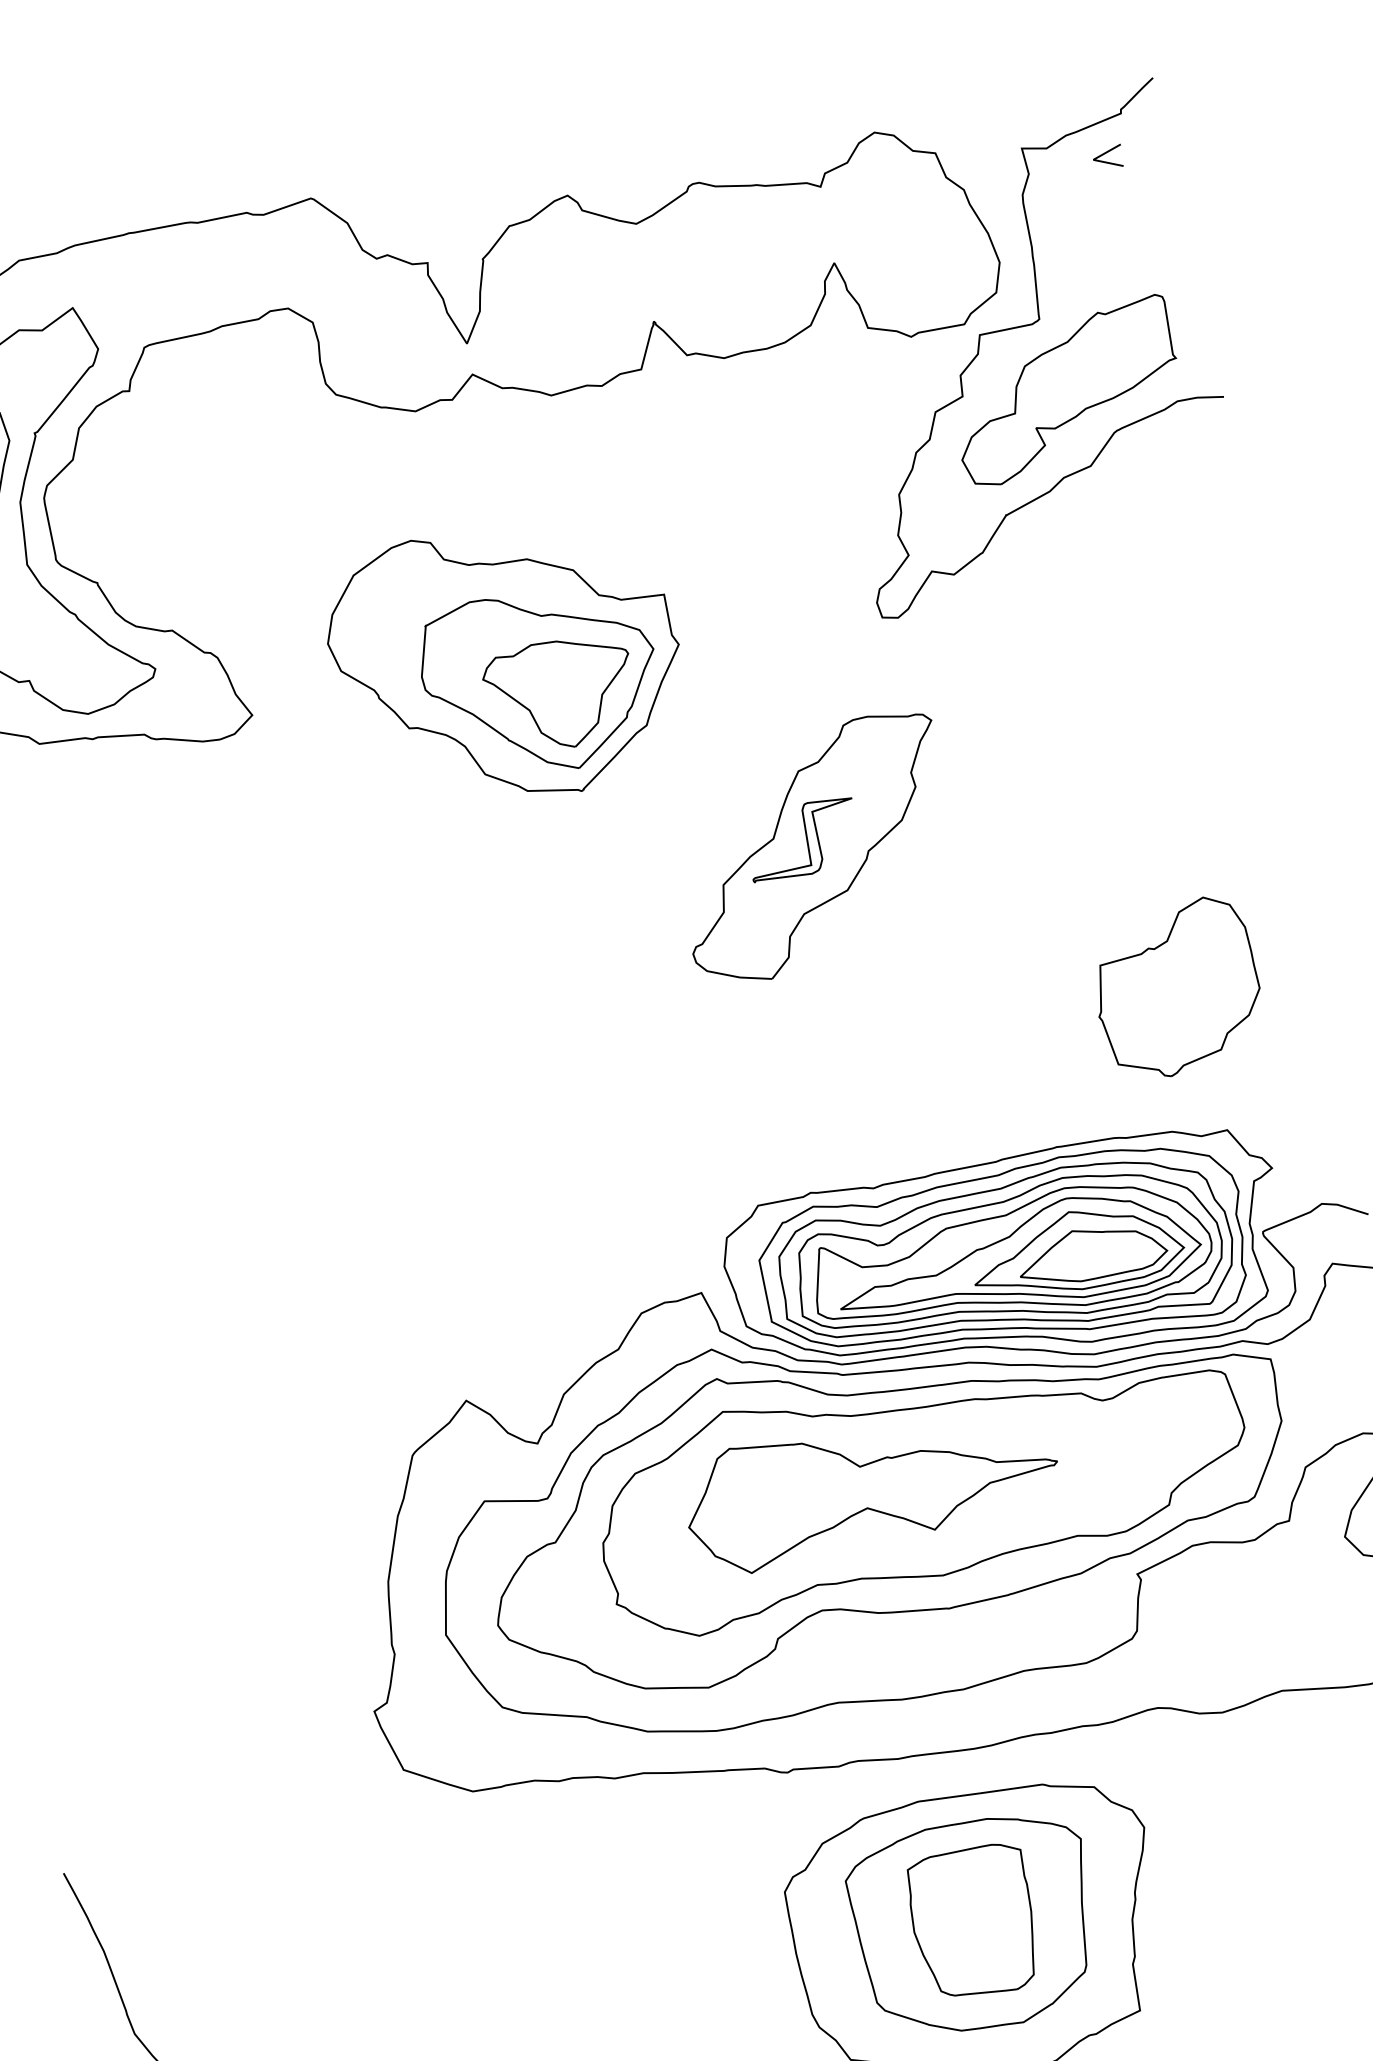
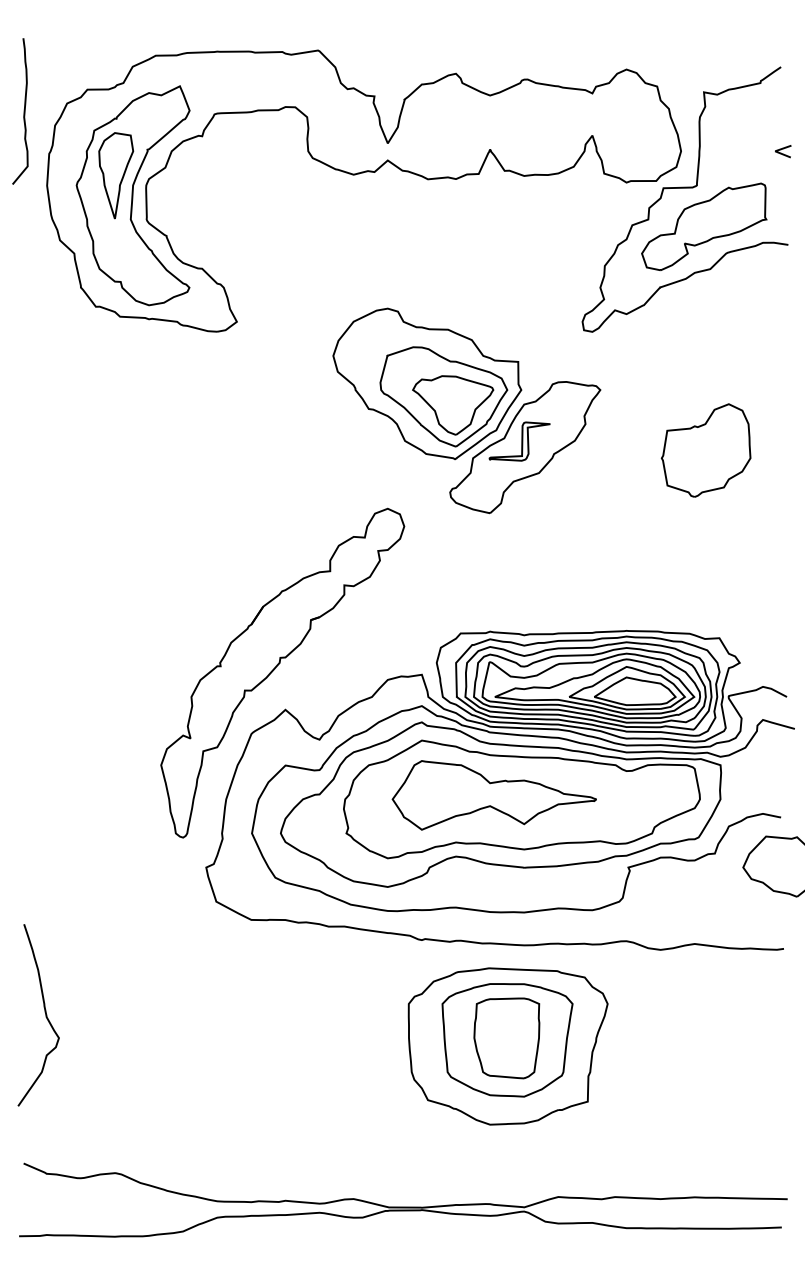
line: (1107, 153) -> (783, 149), moved
part: (507, 663) -> (427, 383), moved
part: (1175, 988) -> (705, 450), moved
part: (435, 1331) -> (275, 669), added

